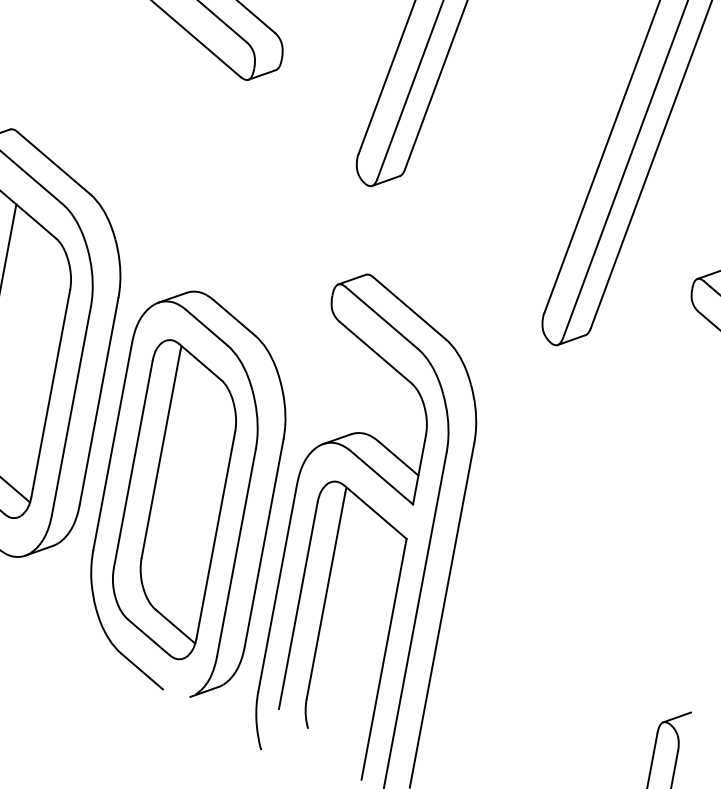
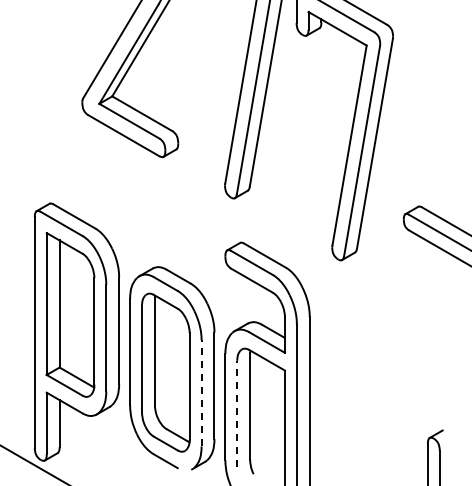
line: (236, 551) -> (201, 392), solid -> dashed
line: (298, 604) -> (237, 413), solid -> dashed

